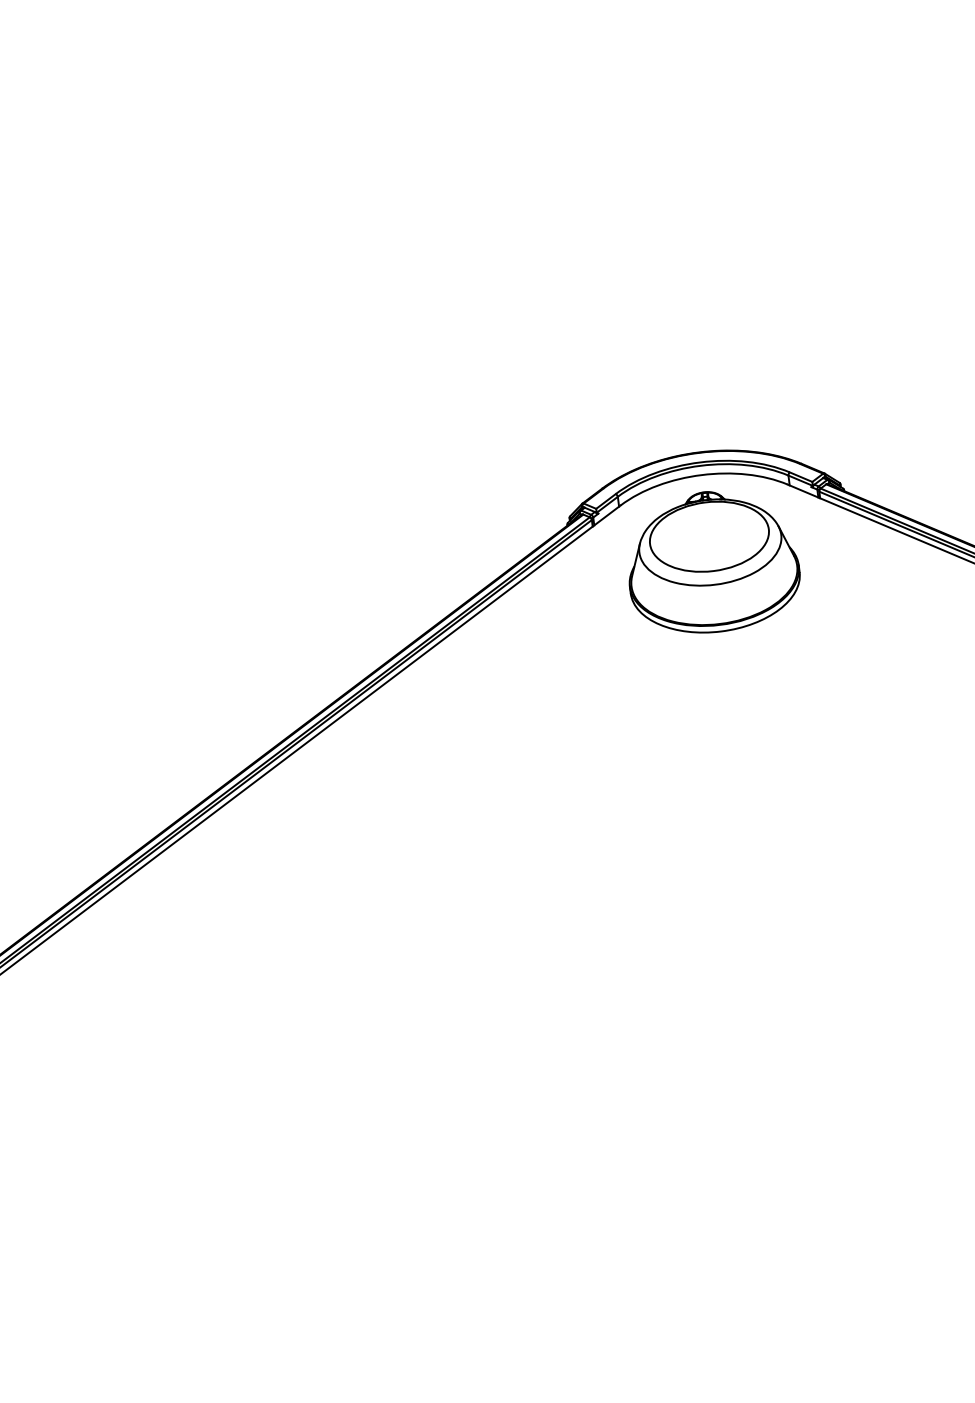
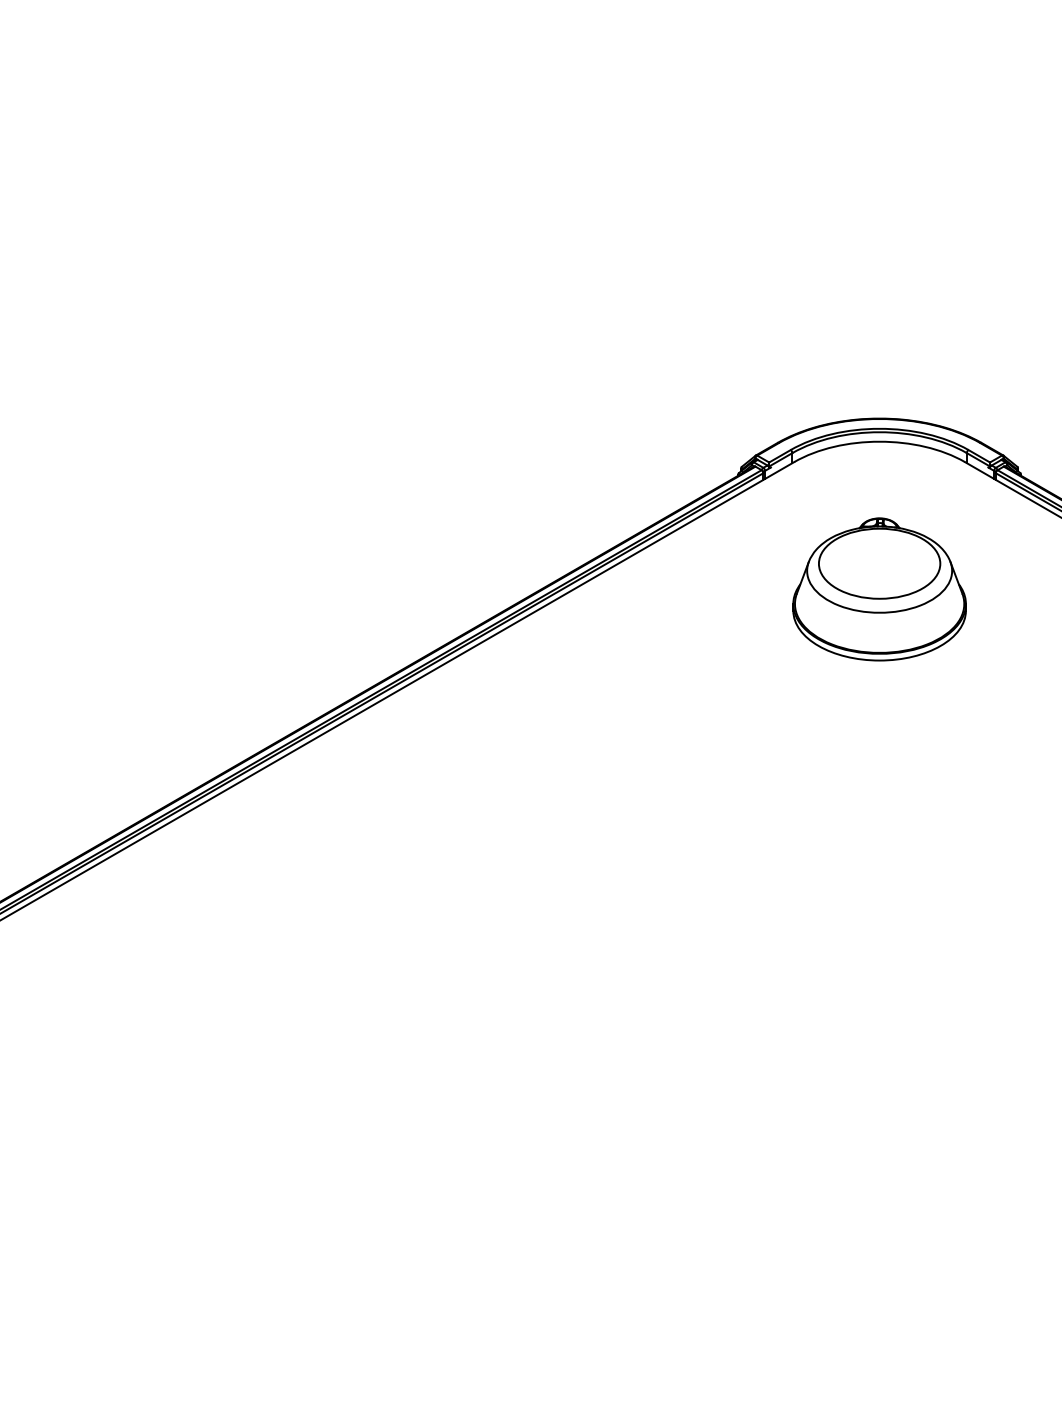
part: (712, 561) -> (879, 589), moved

